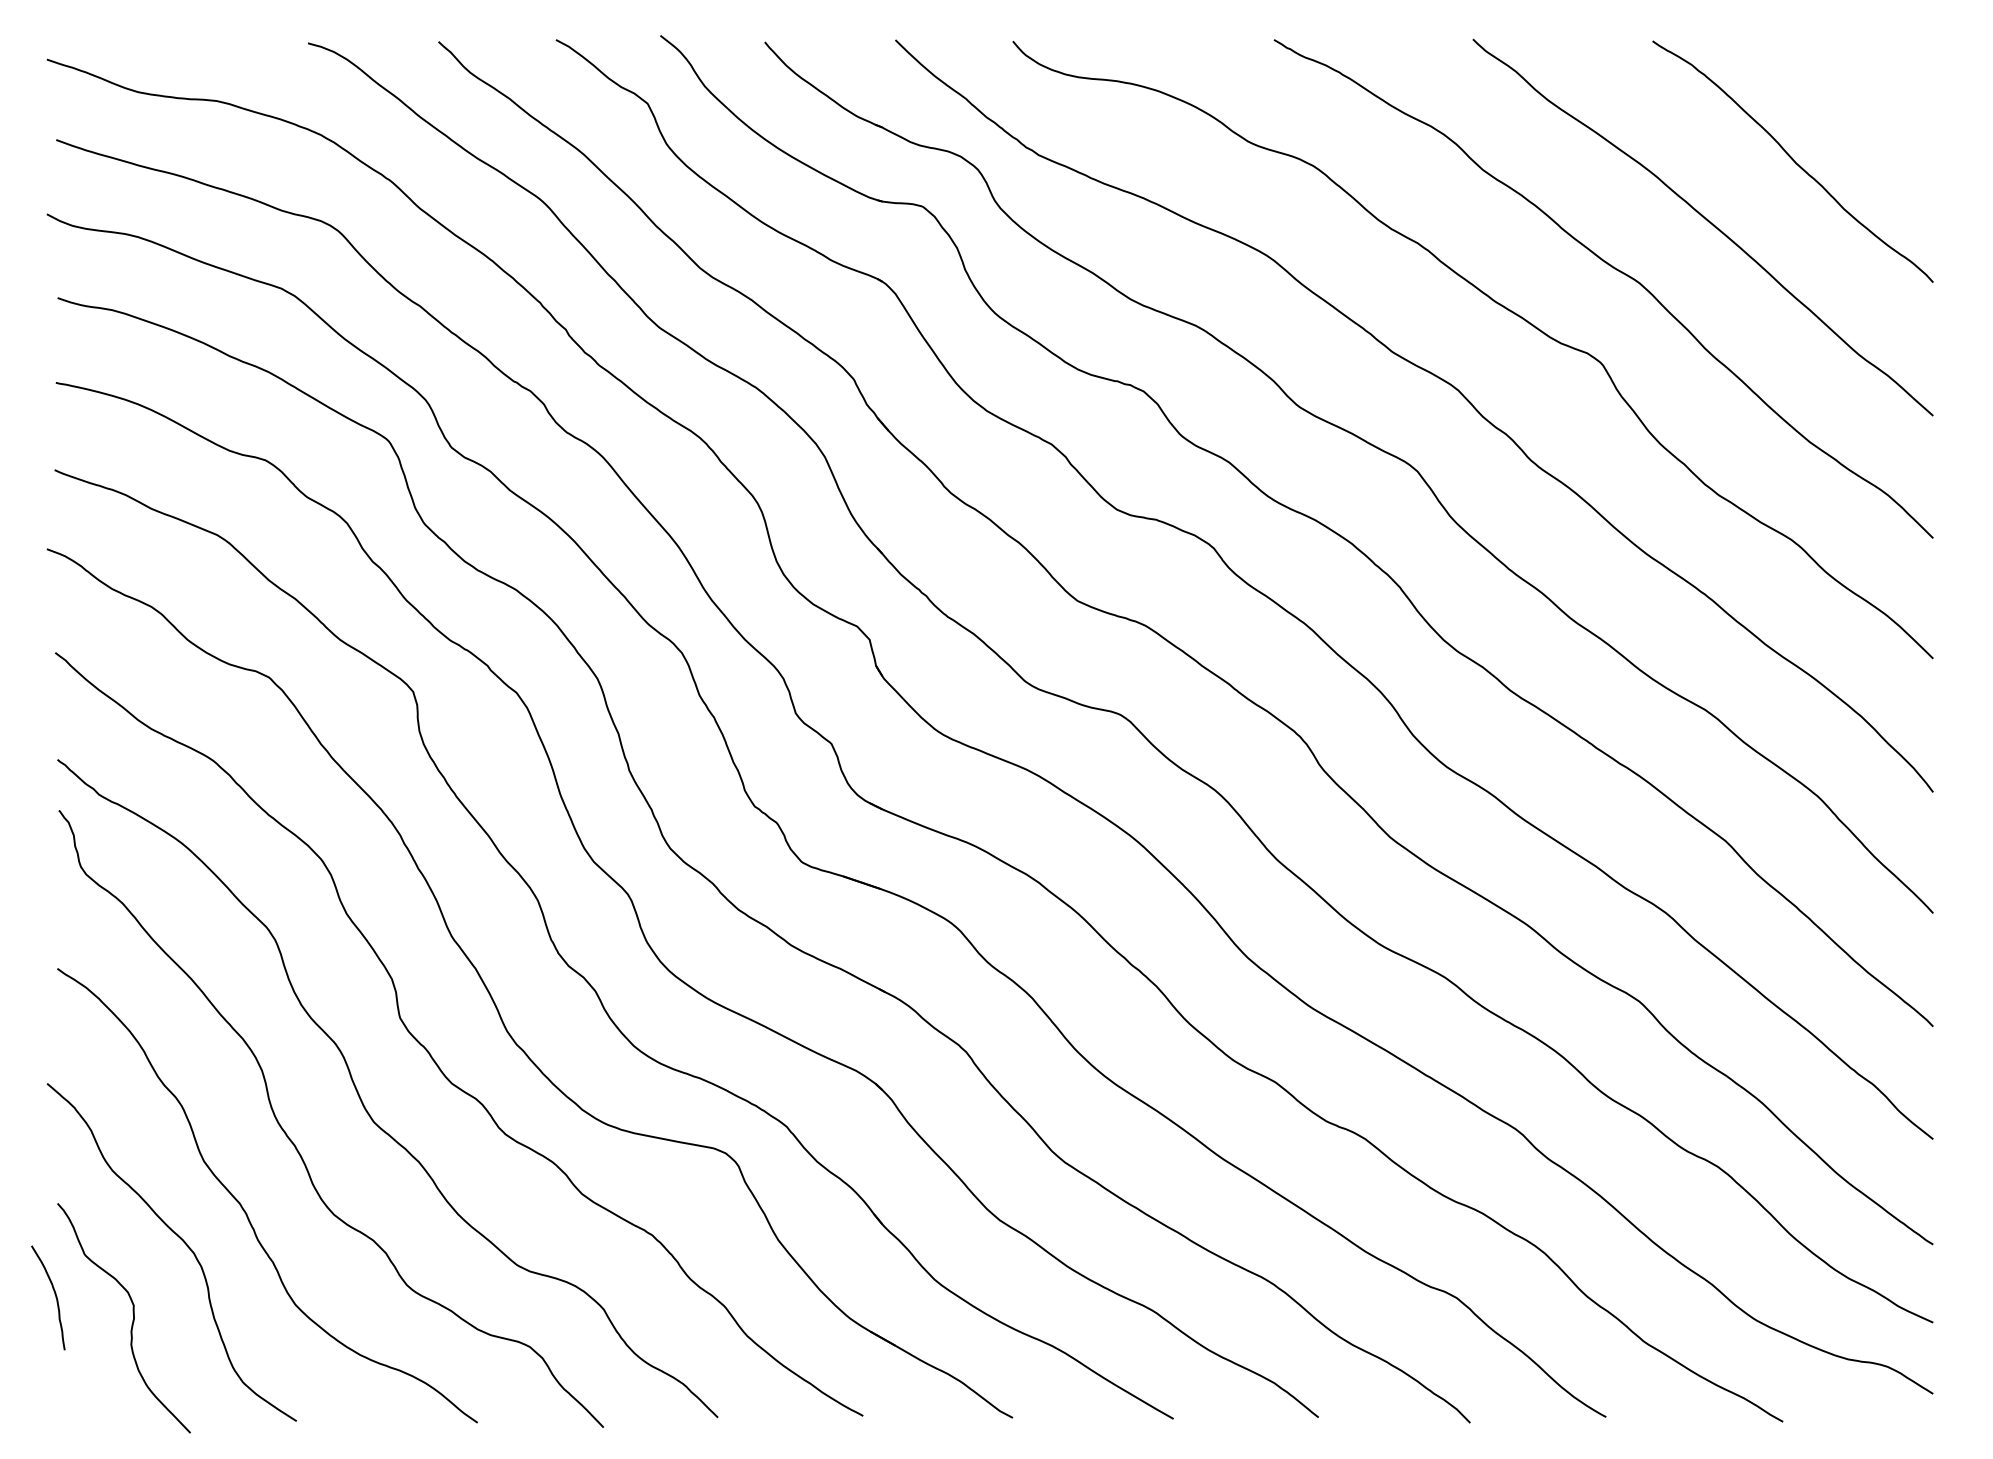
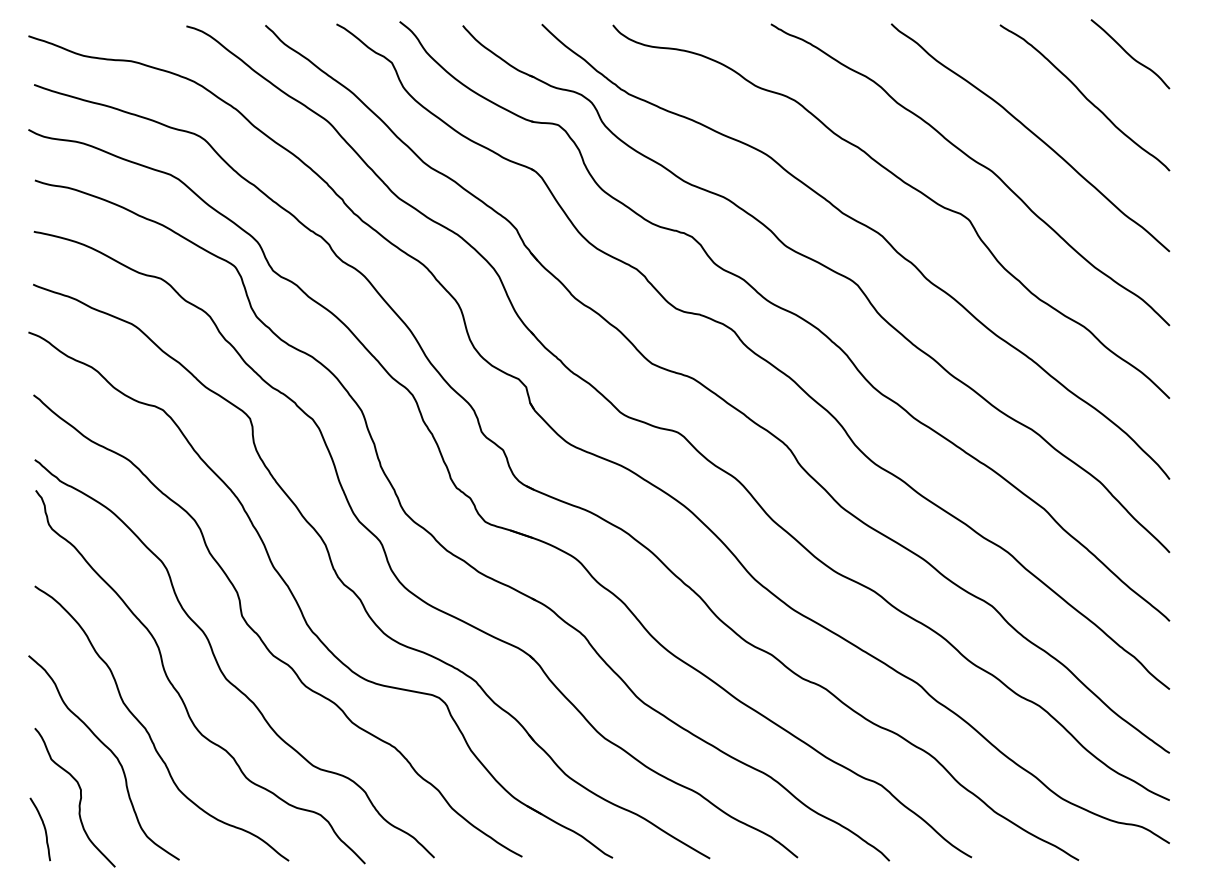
curve: (1868, 89) -> (1130, 54), added
curve: (53, 1294) -> (43, 827), moved

